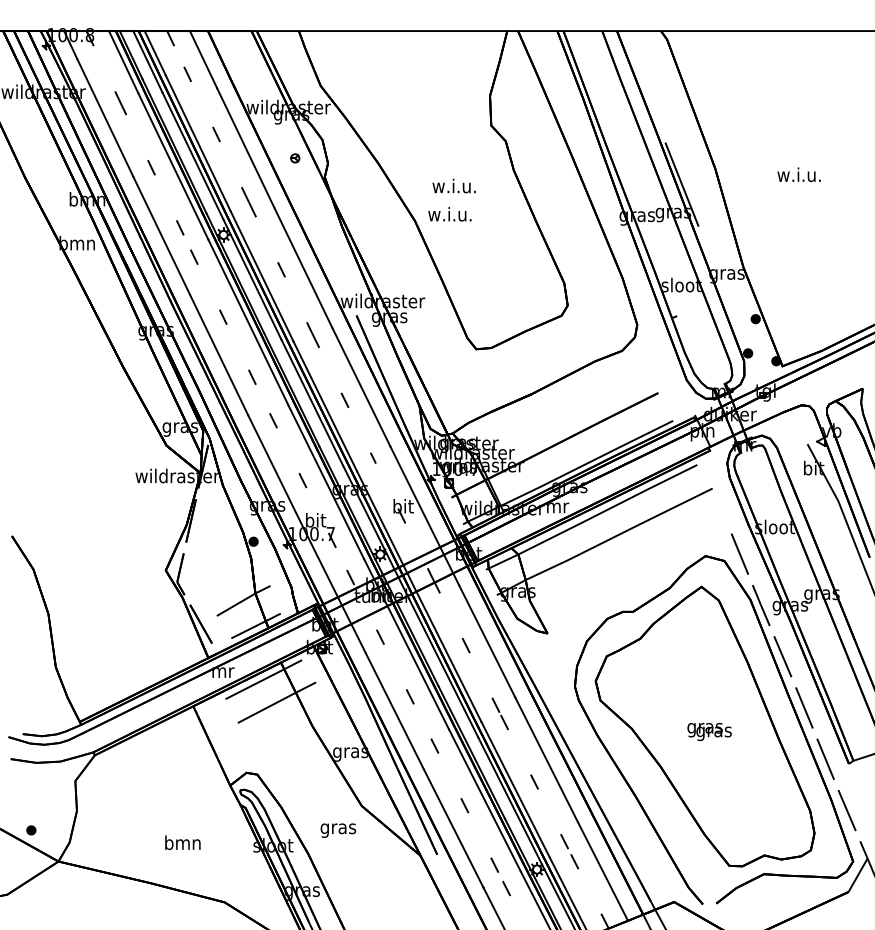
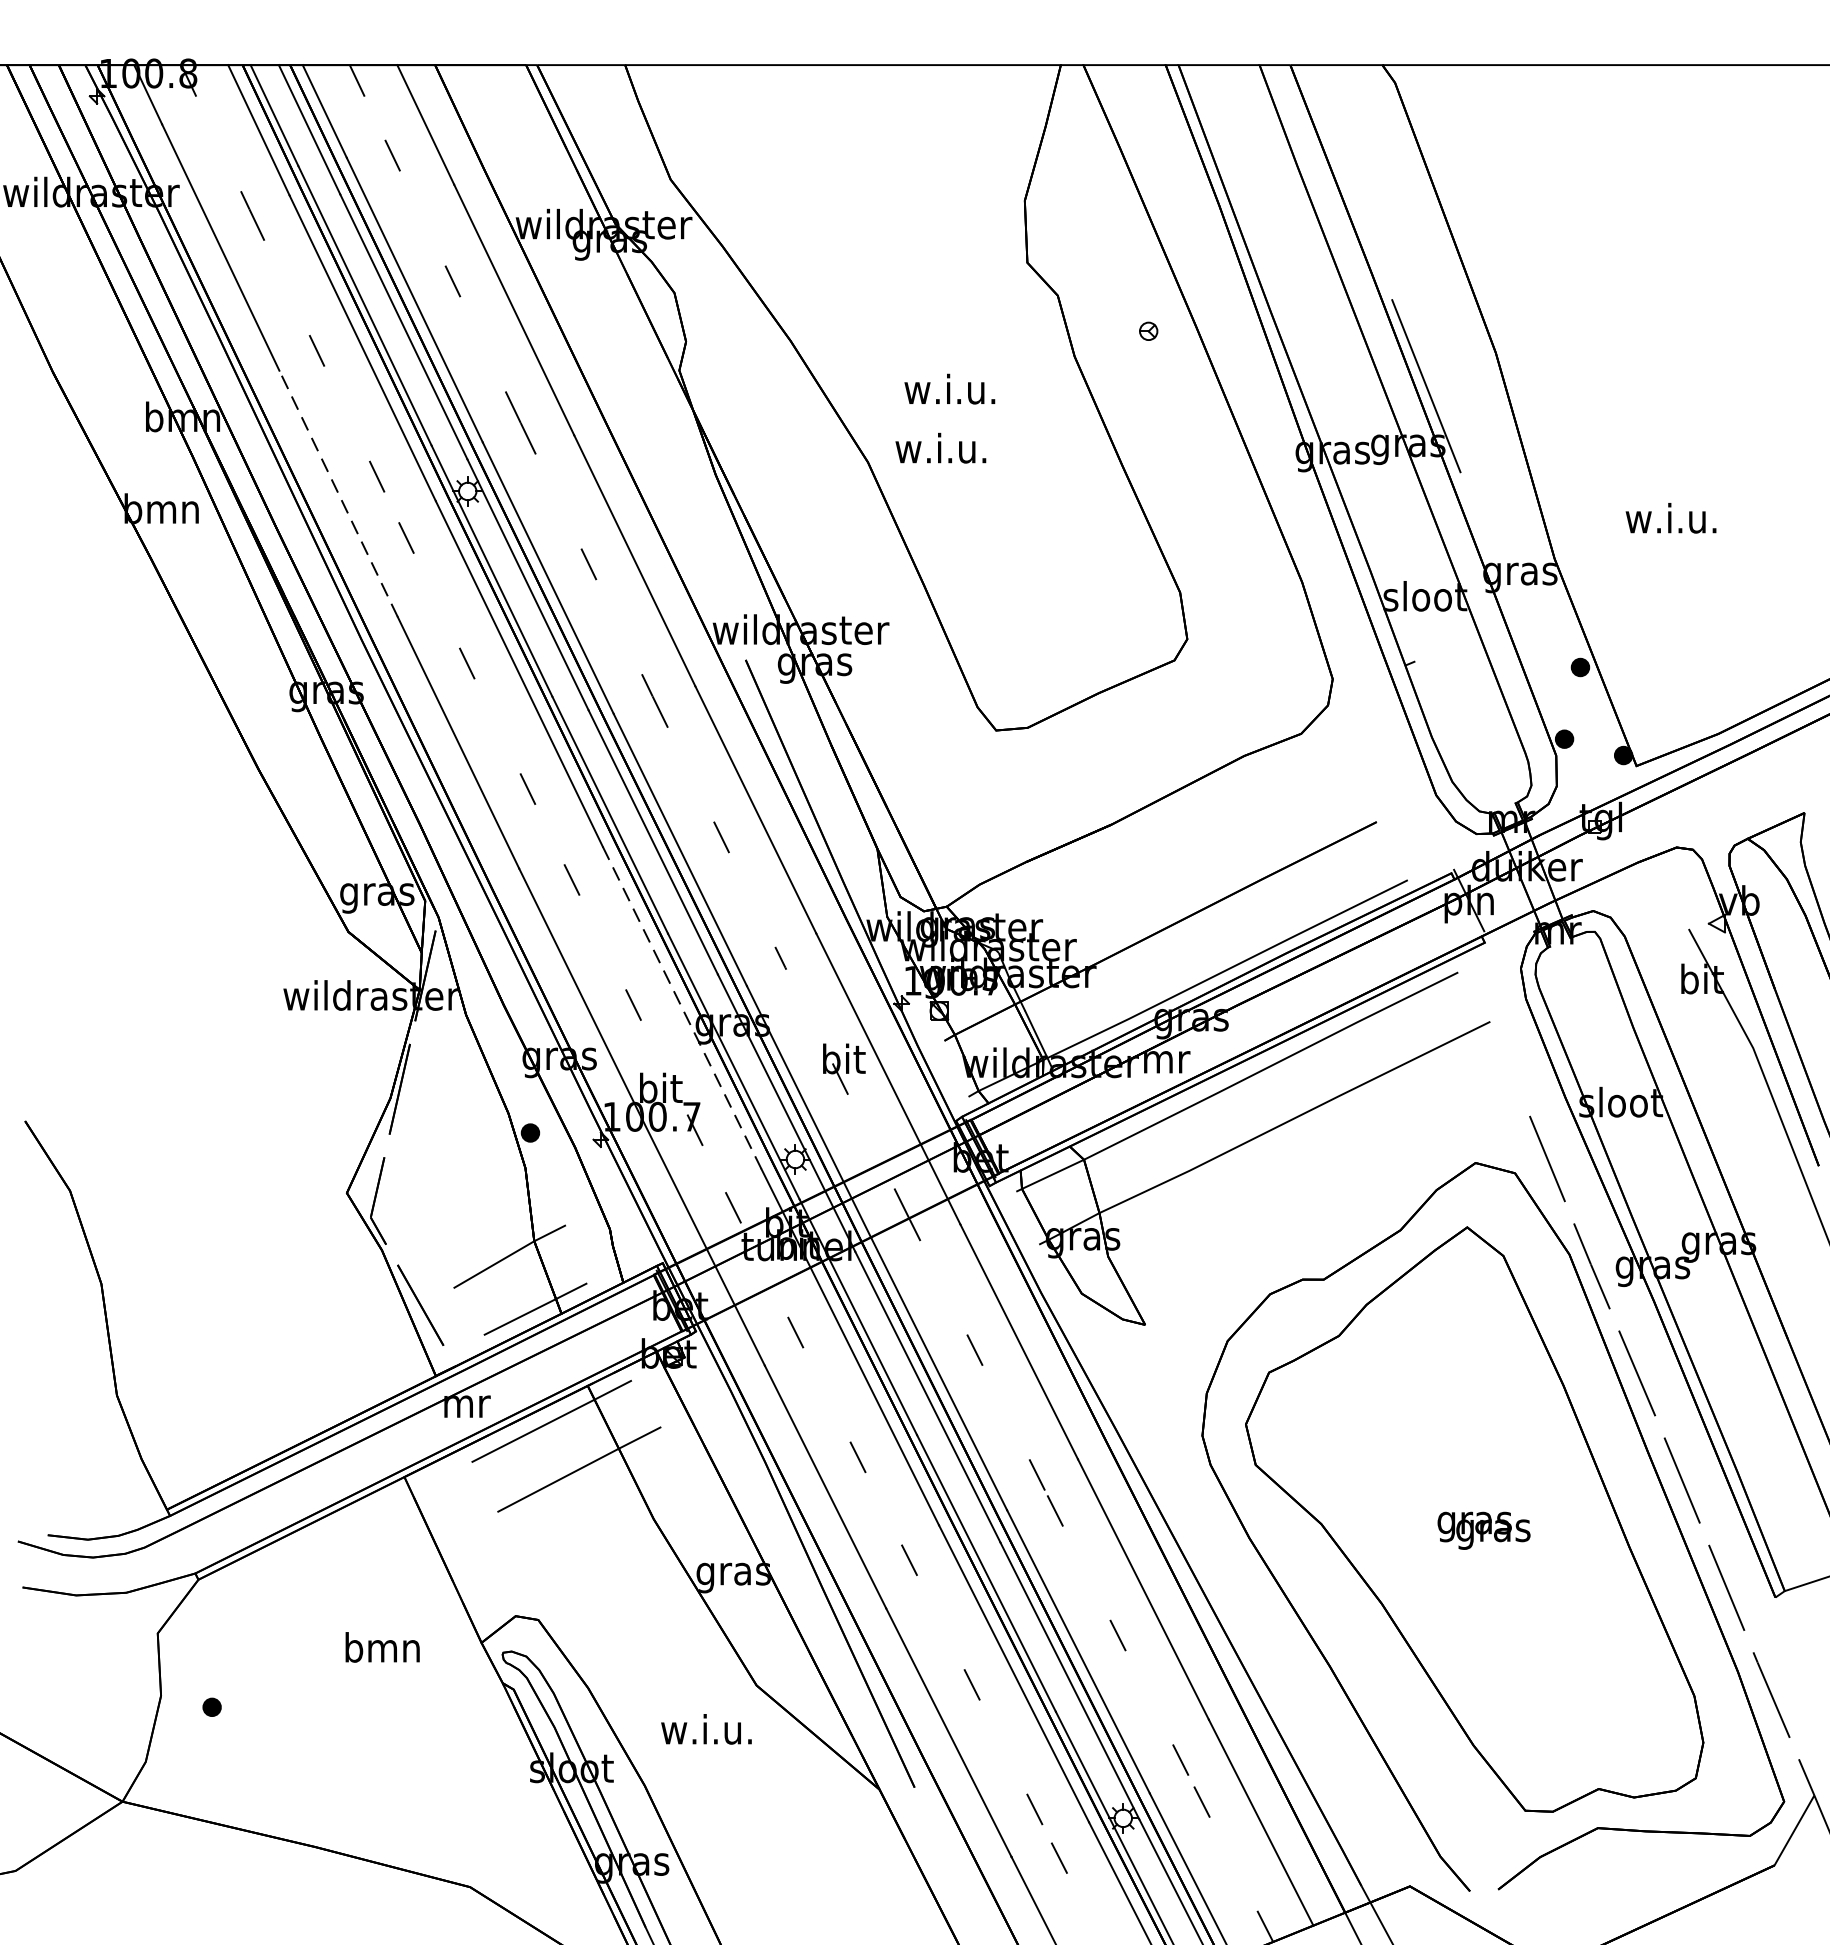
part: (295, 158) -> (1149, 331), moved
text: (798, 174) -> (1669, 517), moved
line: (161, 235) -> (337, 492), solid -> dashed
line: (326, 481) -> (682, 1007), solid -> dashed
text: (337, 828) -> (705, 1732), gras -> w.i.u.
part: (31, 830) -> (212, 1707), moved
text: (182, 842) -> (381, 1646), moved

